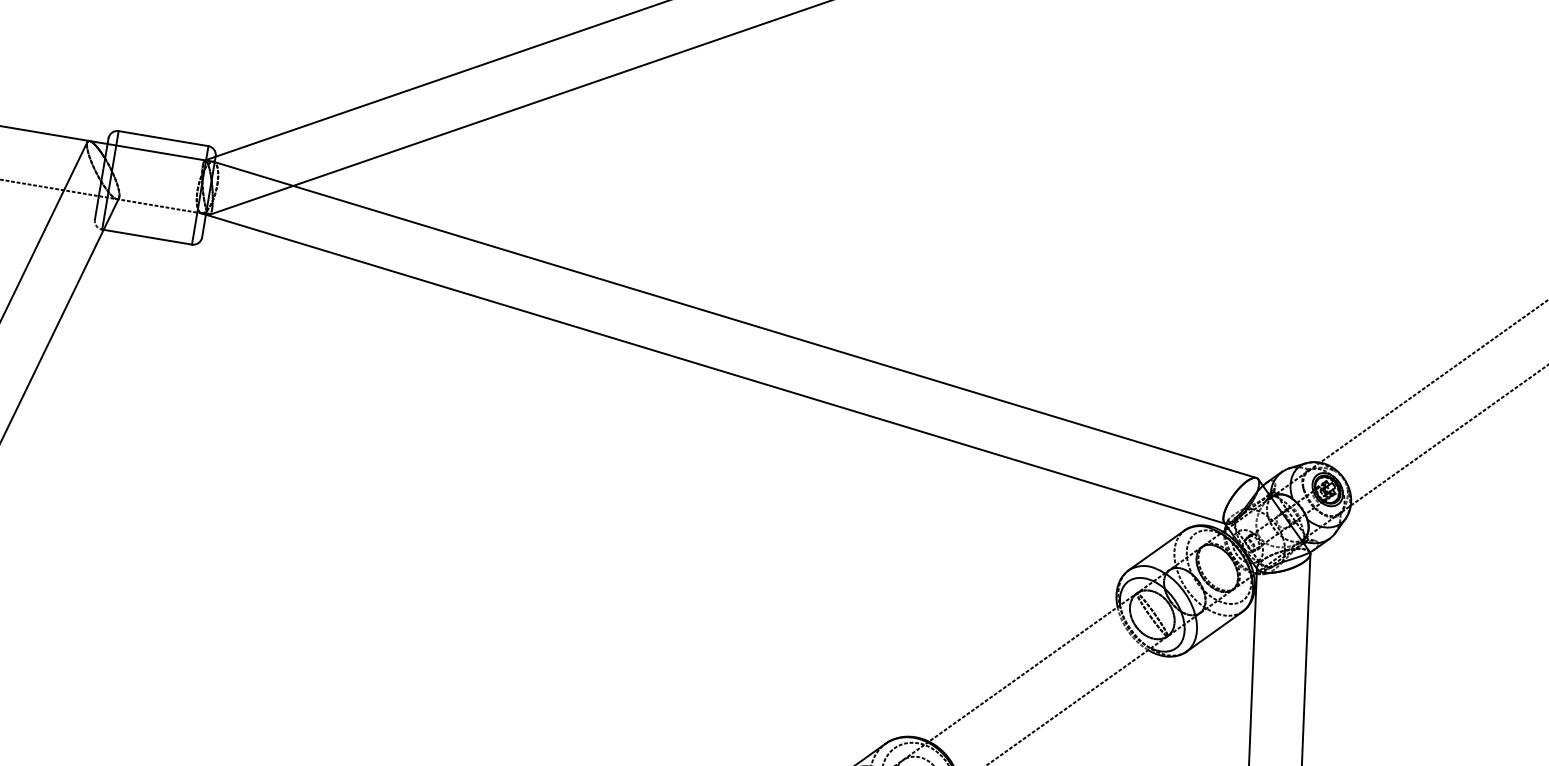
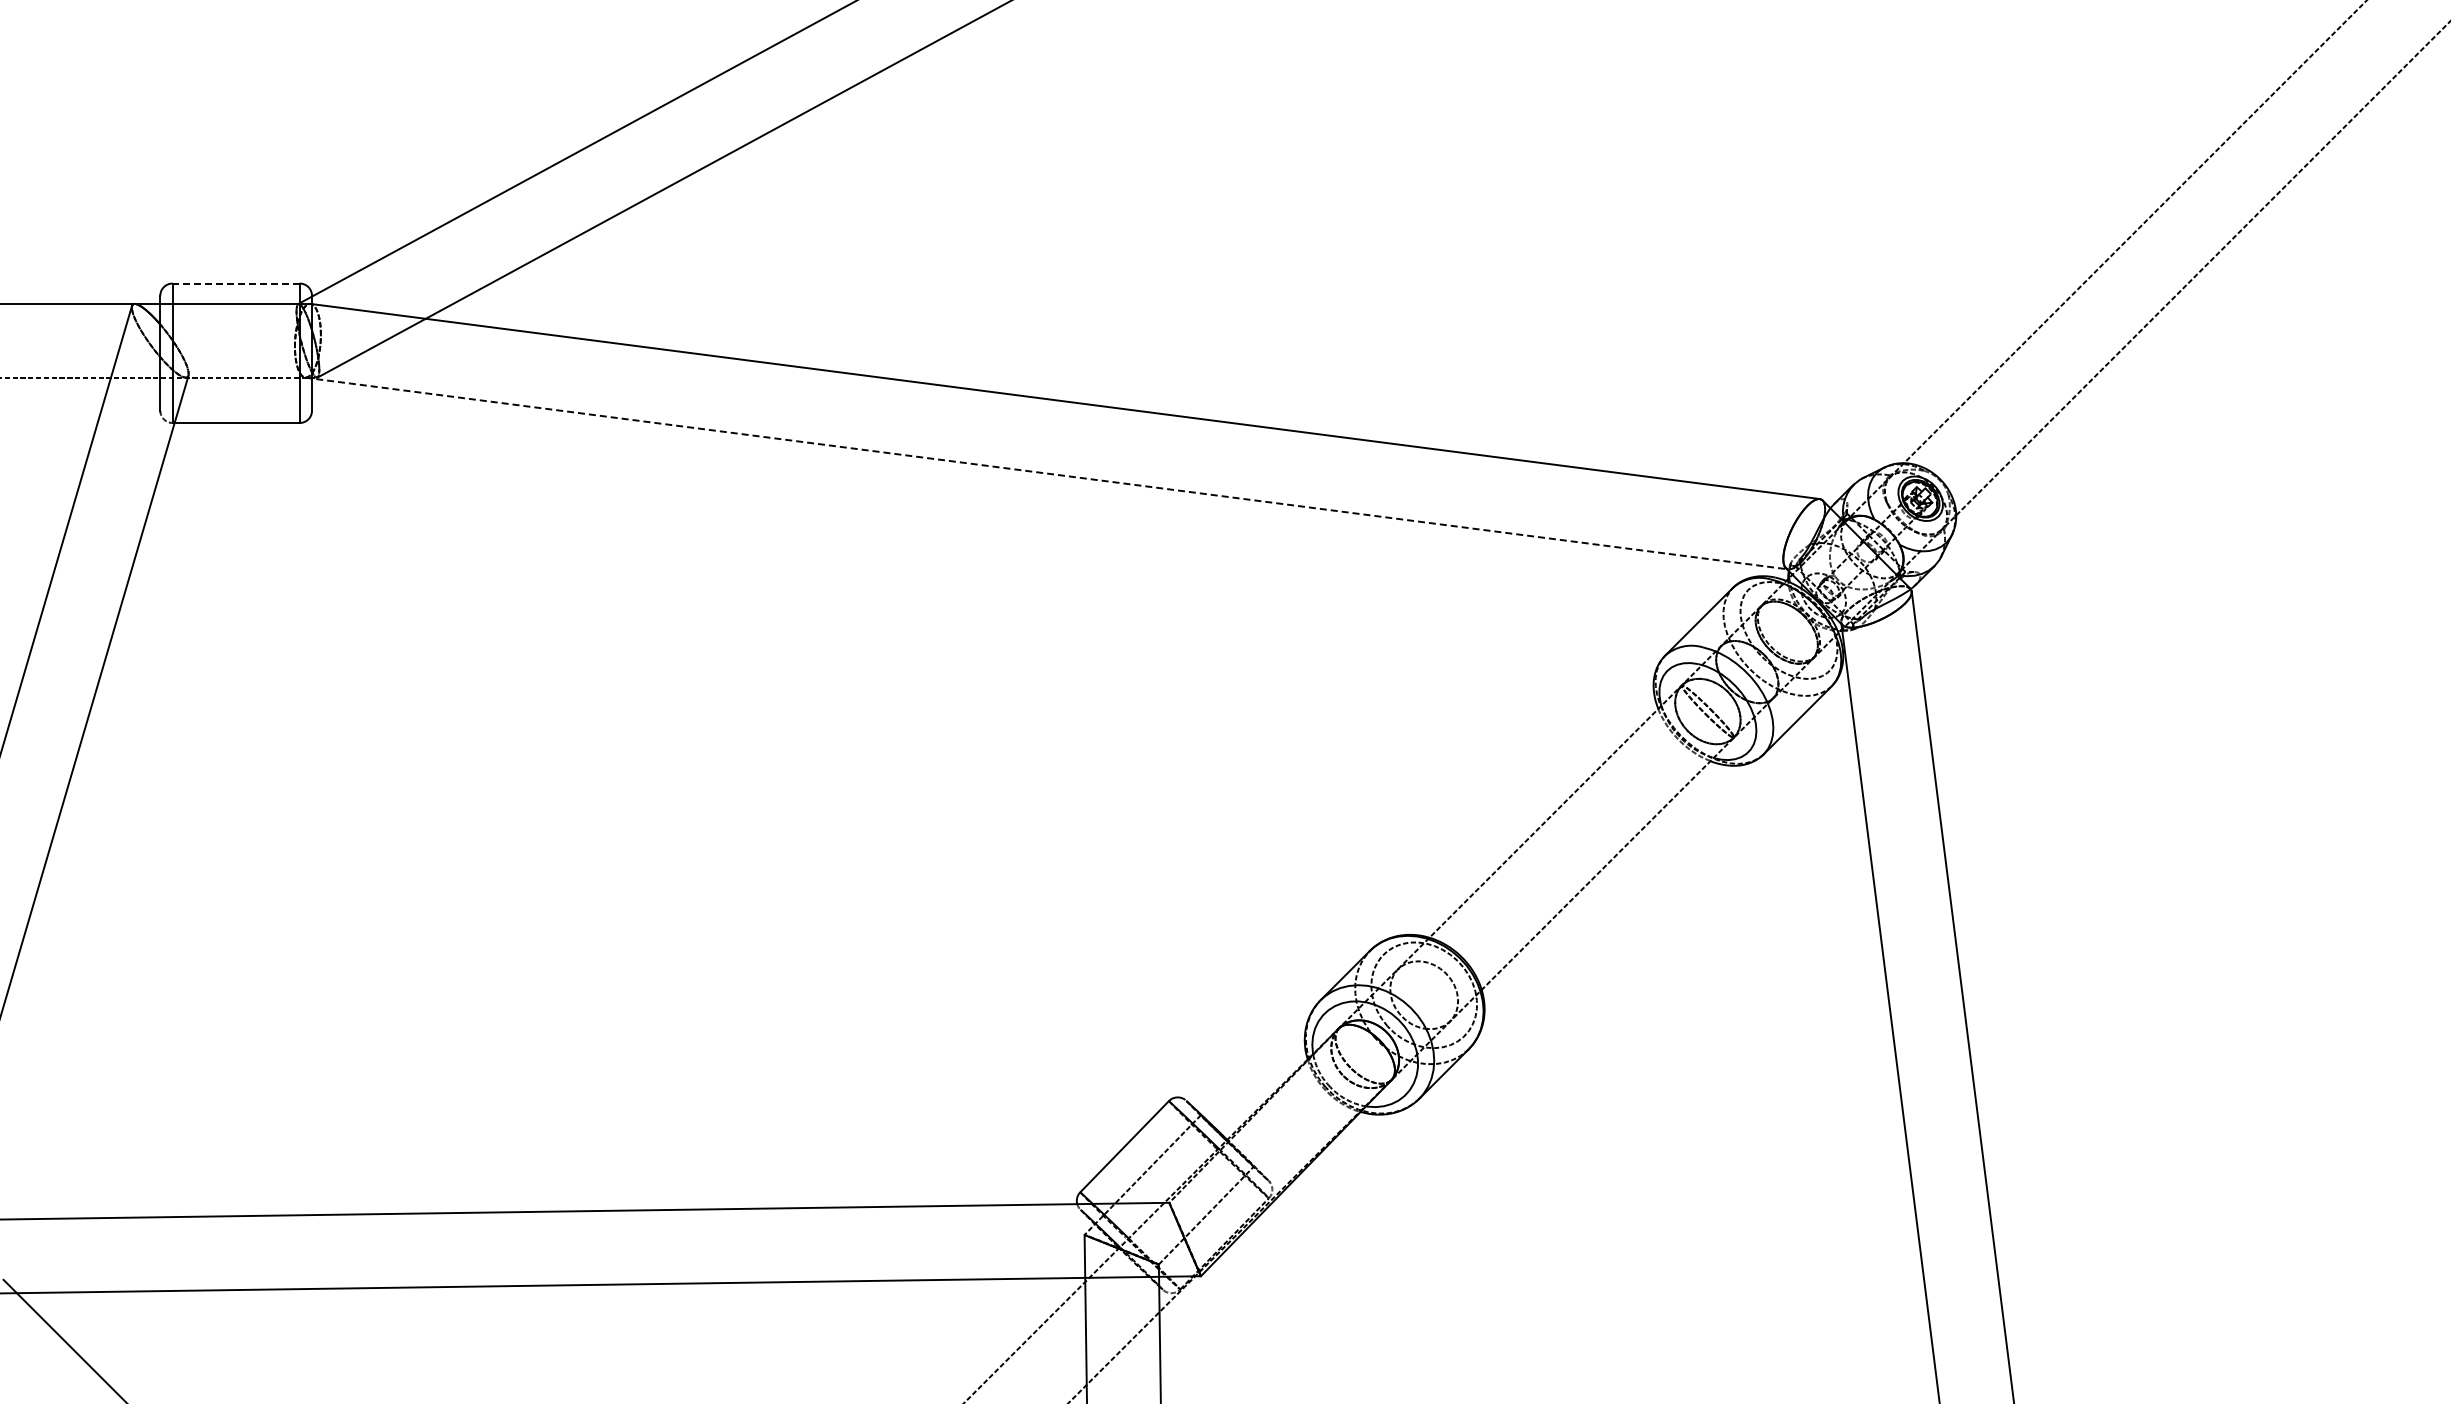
line: (163, 138) -> (236, 283), solid -> dashed
line: (713, 368) -> (1046, 473), solid -> dashed

